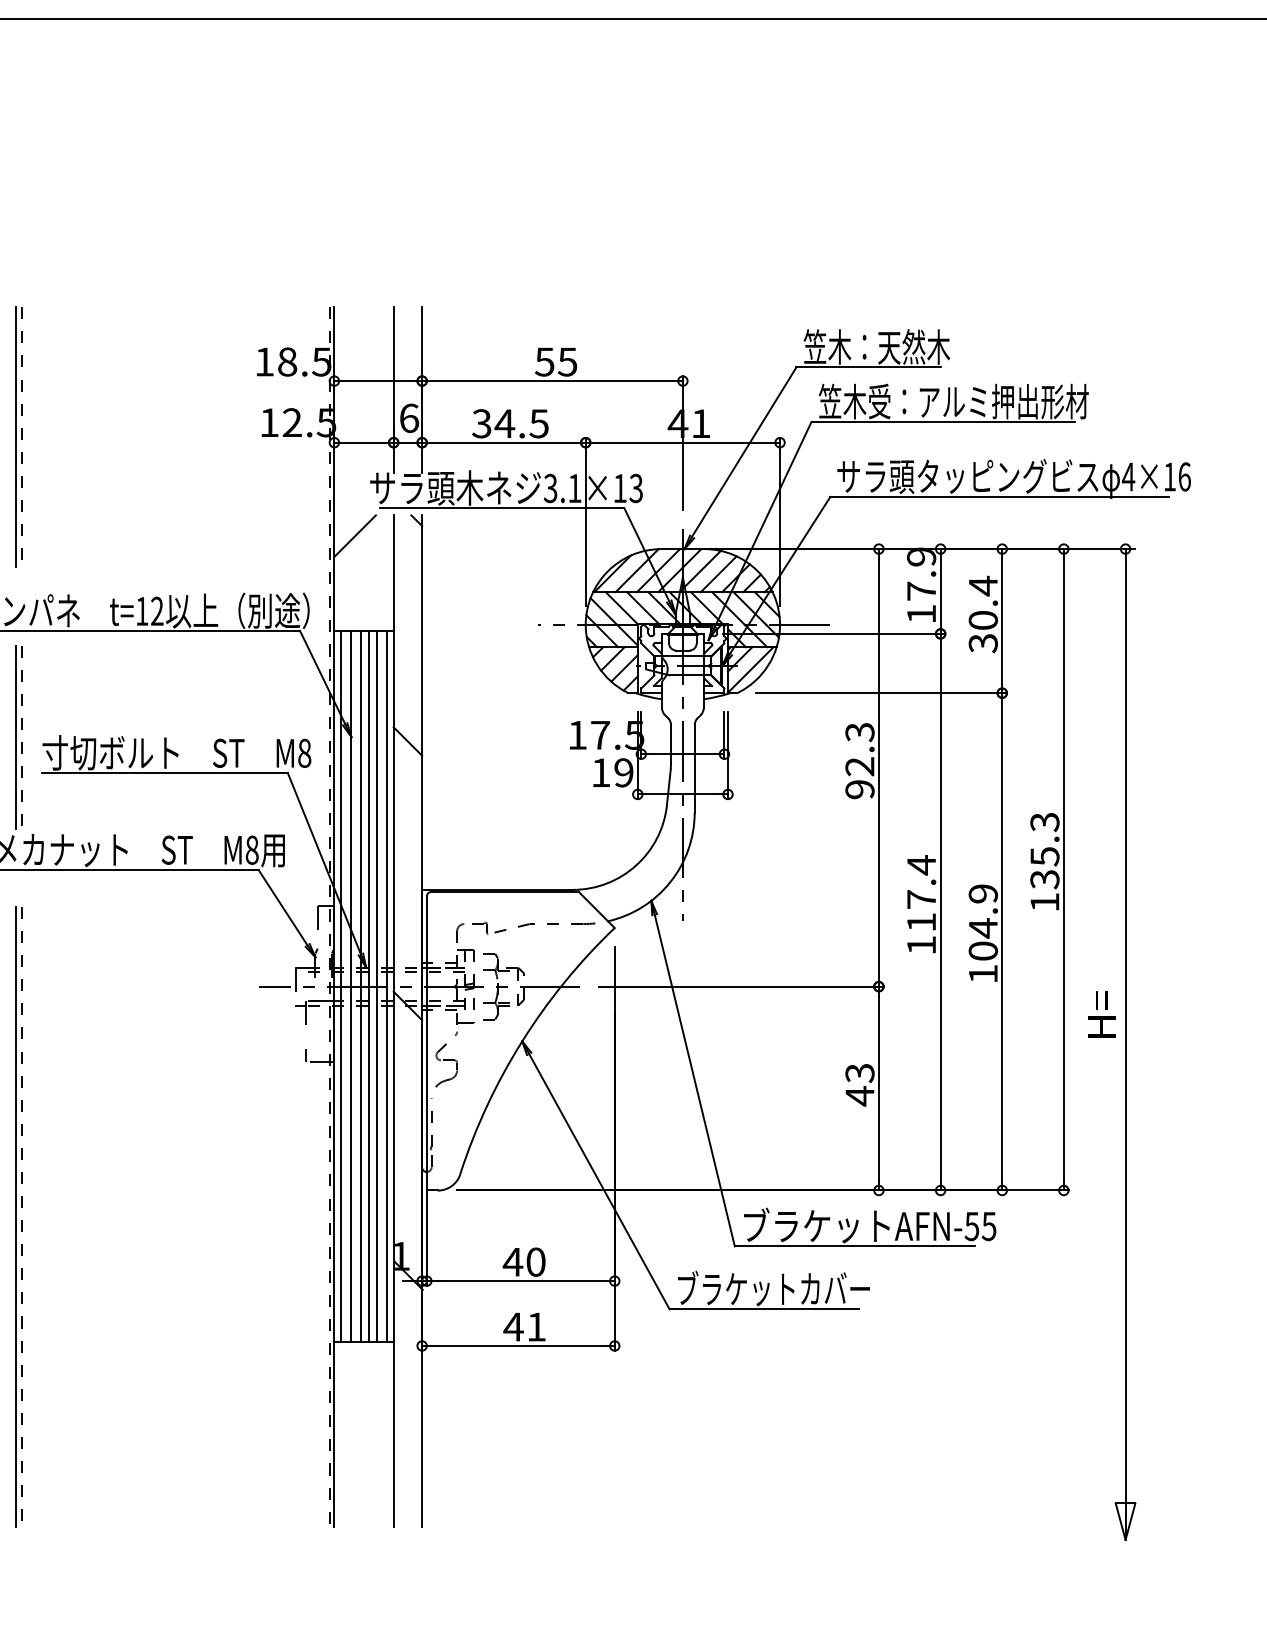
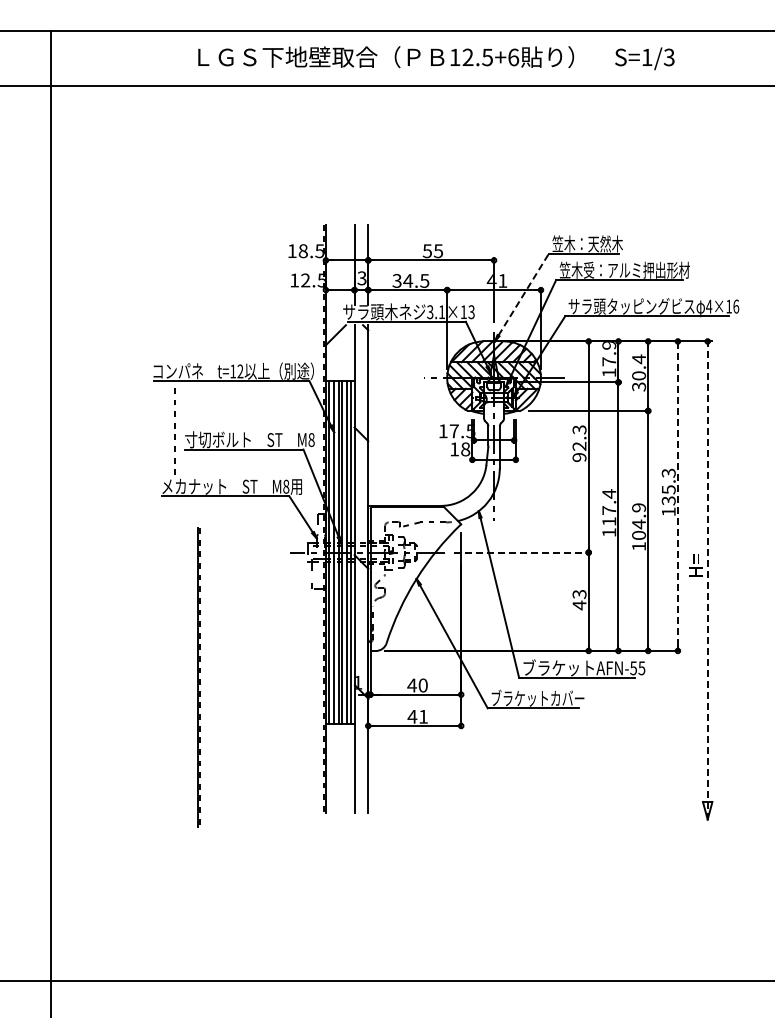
text: (408, 418) -> (361, 278), 6 -> 3
line: (18, 437) -> (173, 287), removed
line: (743, 451) -> (523, 294), solid -> dashed
line: (16, 735) -> (172, 431), removed
text: (623, 773) -> (465, 449), 19 -> 18
line: (1062, 868) -> (677, 495), solid -> dashed
line: (741, 986) -> (522, 552), solid -> dashed
line: (1125, 1044) -> (707, 580), solid -> dashed
line: (18, 1216) -> (198, 677), moved

